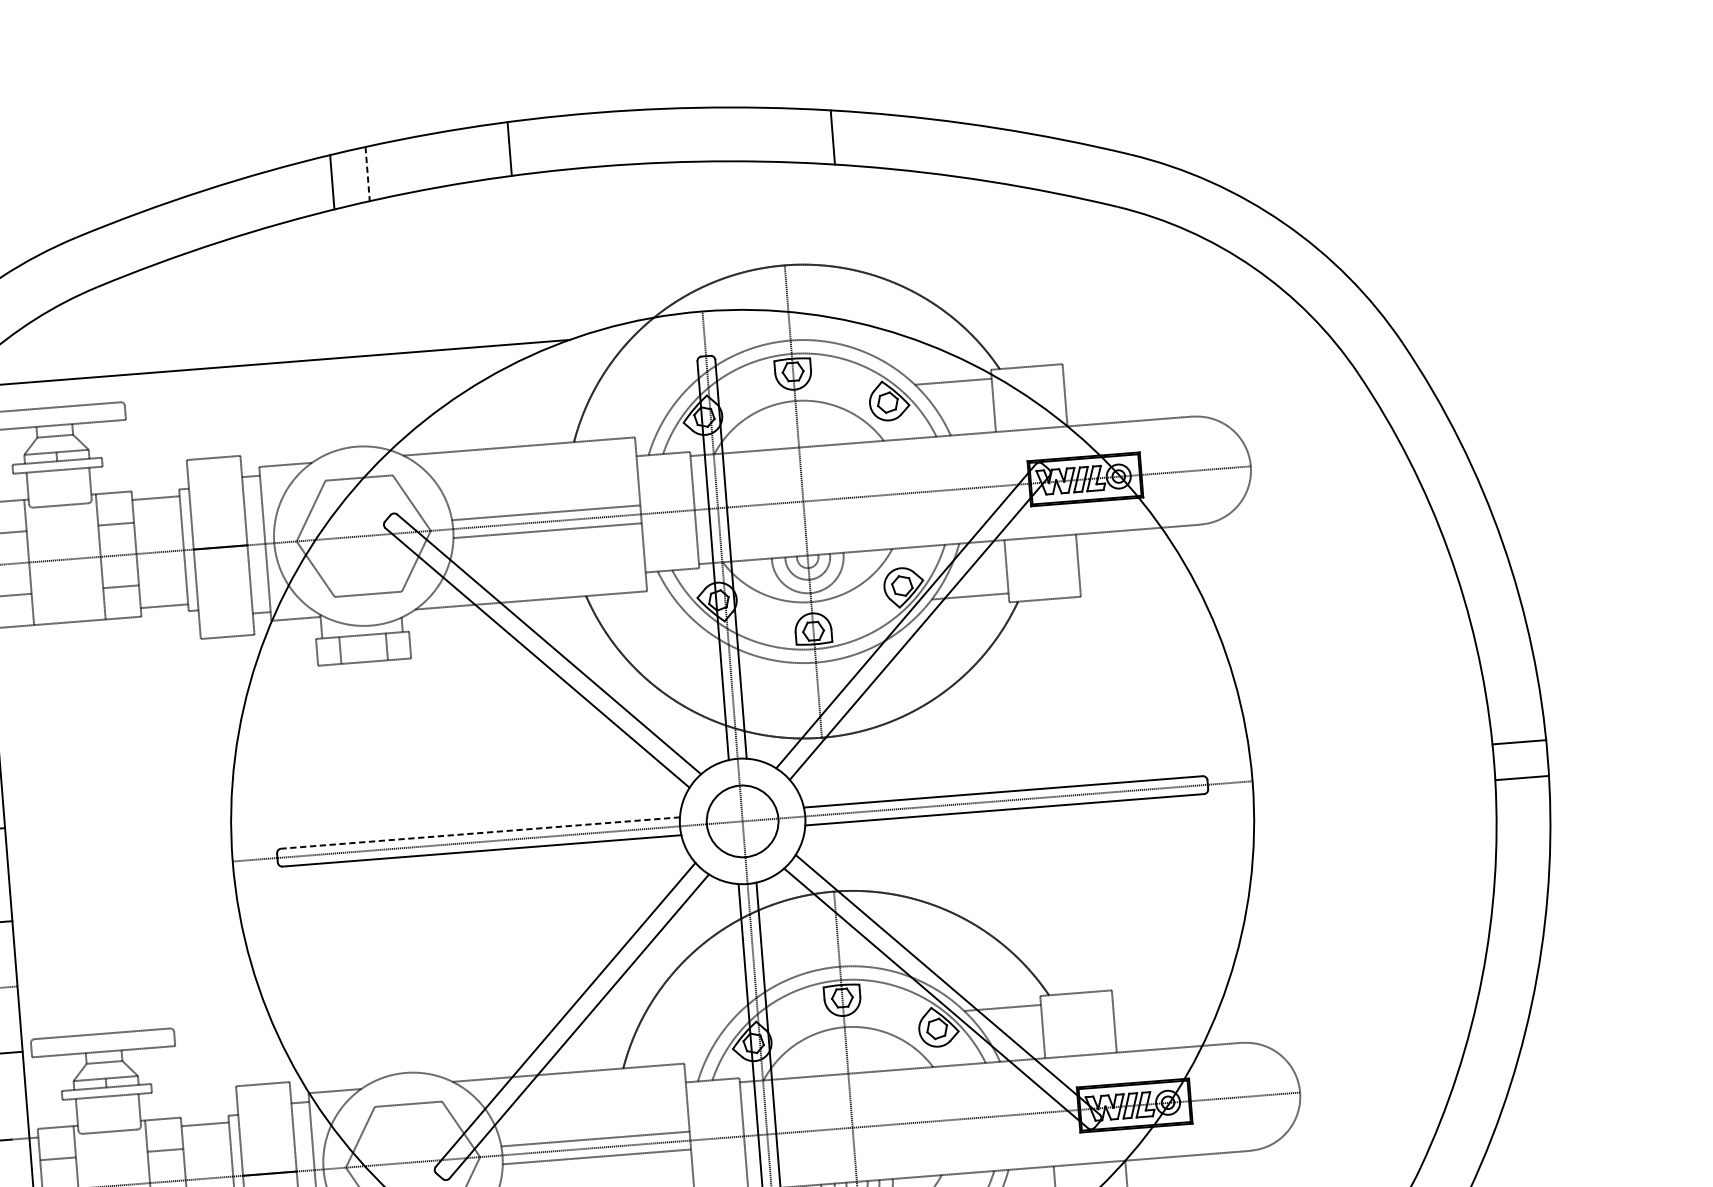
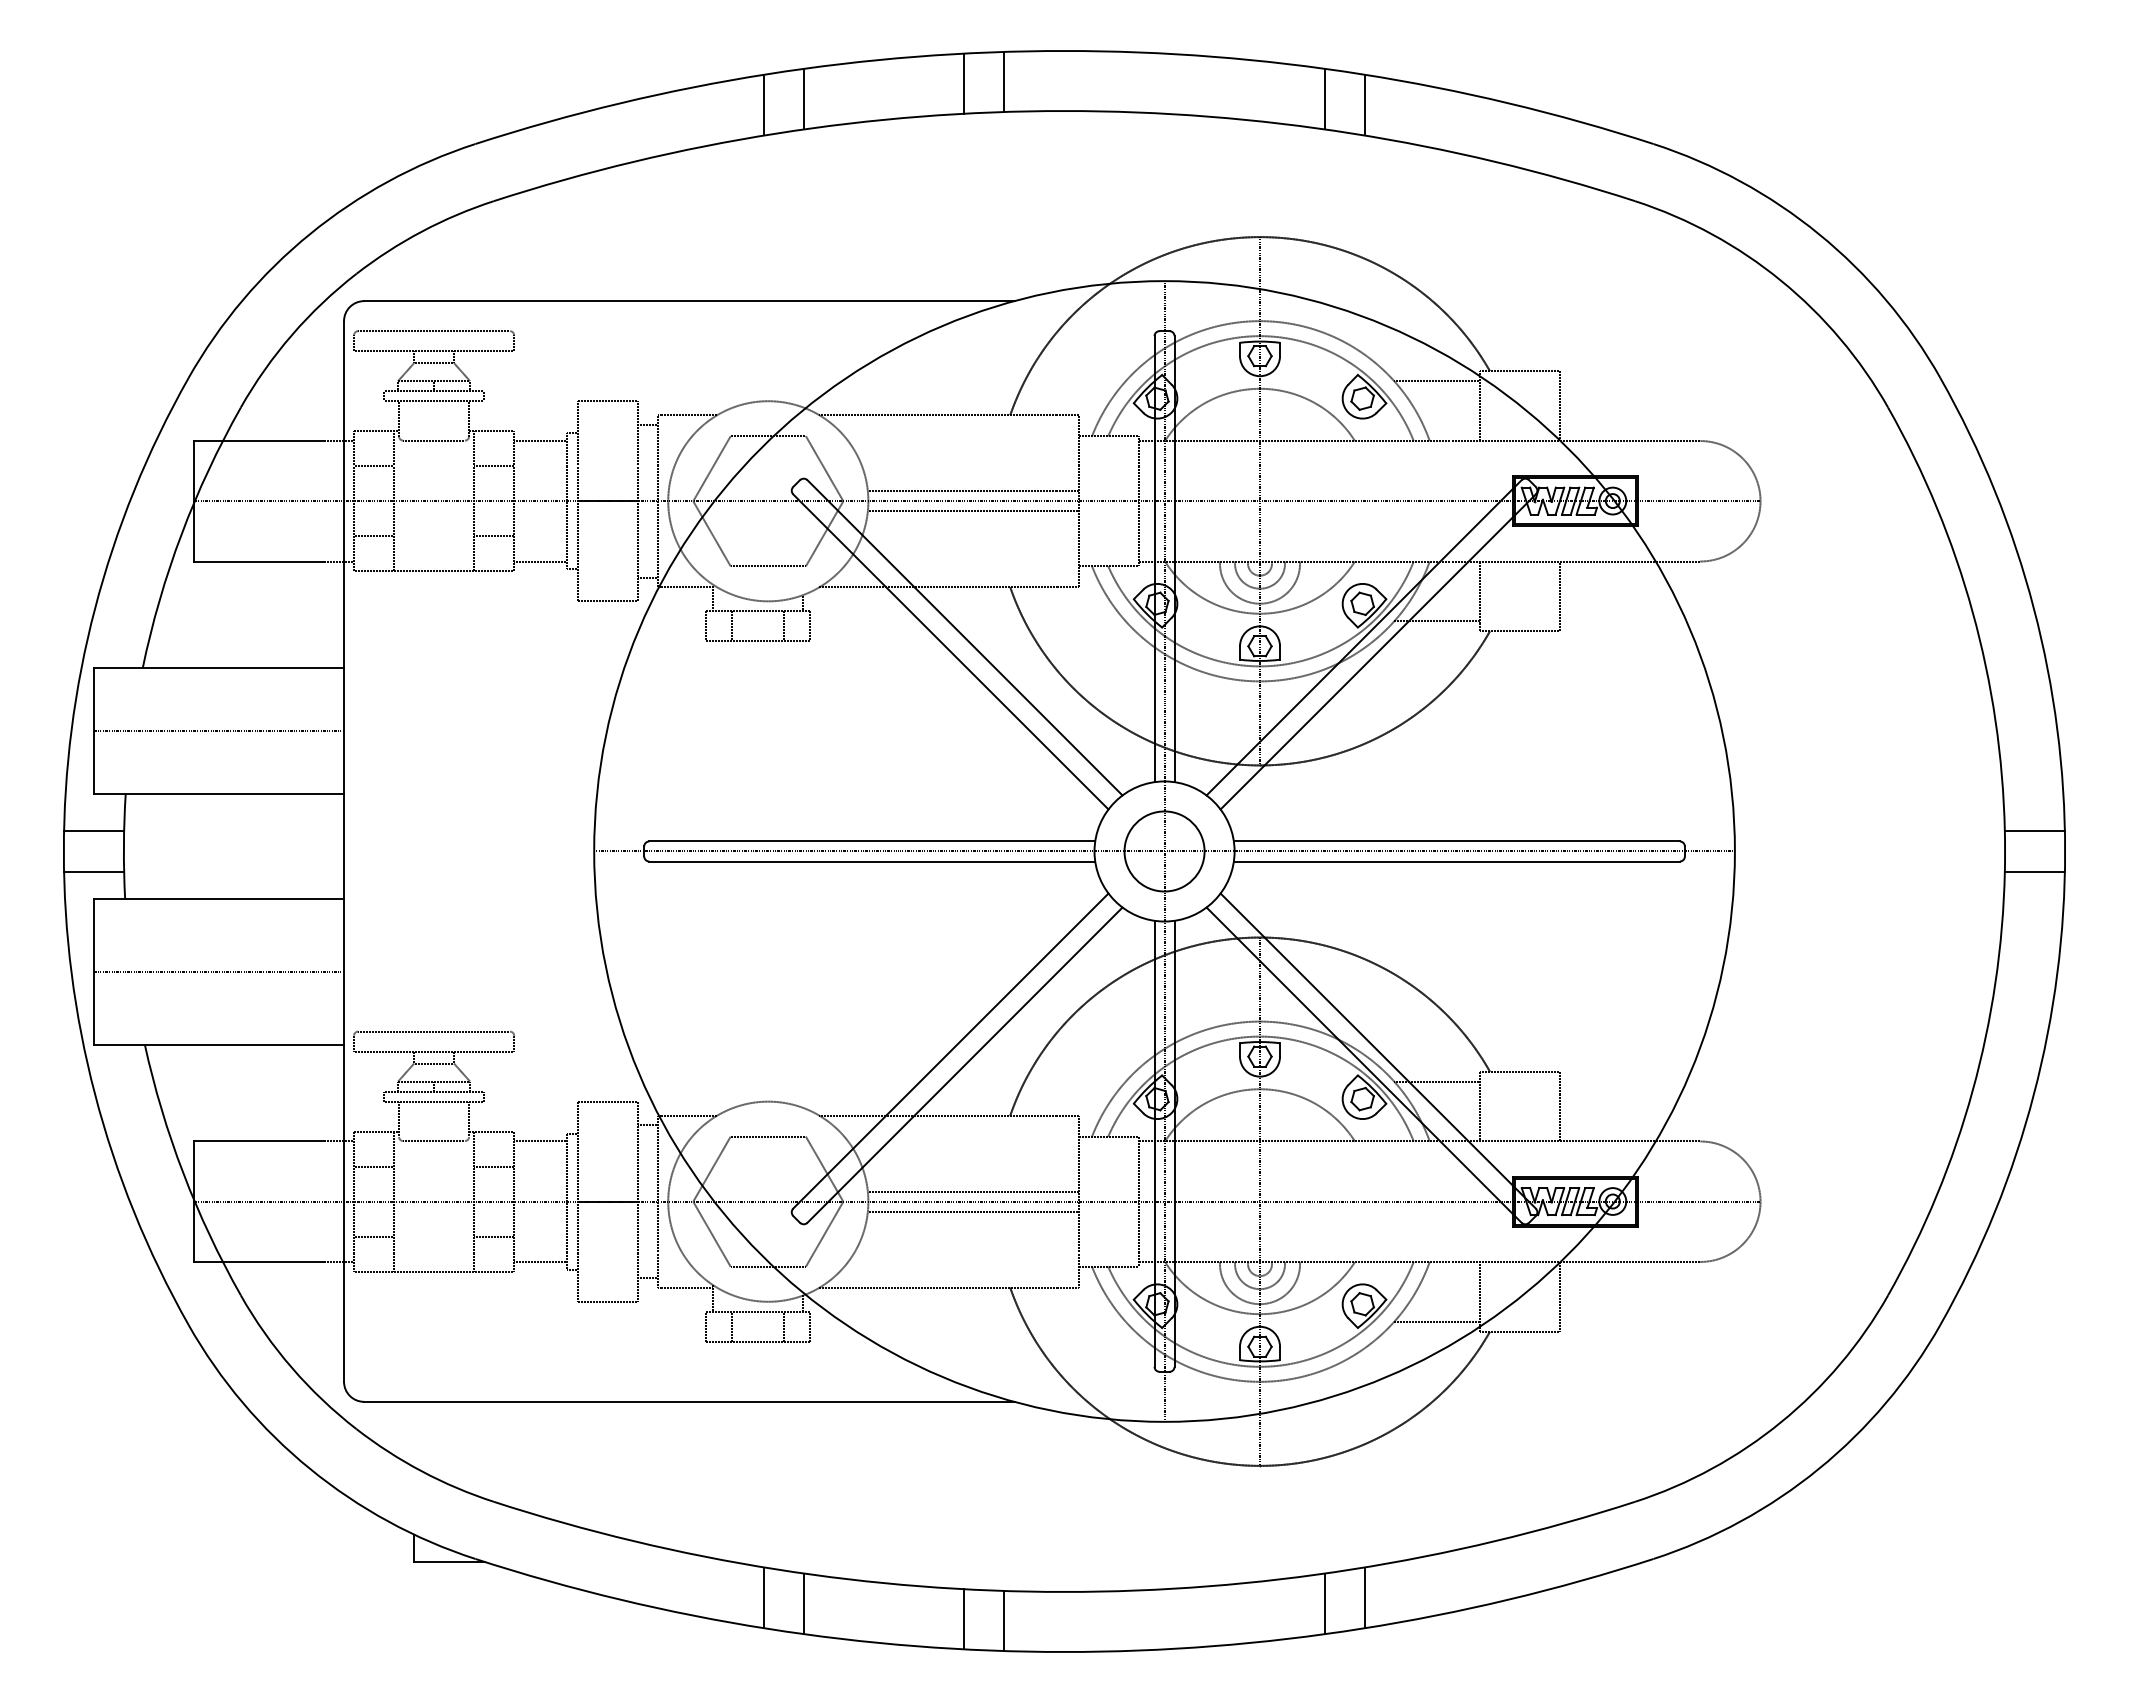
line: (868, 139) -> (1364, 104), added
line: (545, 144) -> (1004, 81), added
line: (367, 174) -> (804, 99), dashed -> solid
line: (479, 833) -> (871, 841), dashed -> solid

